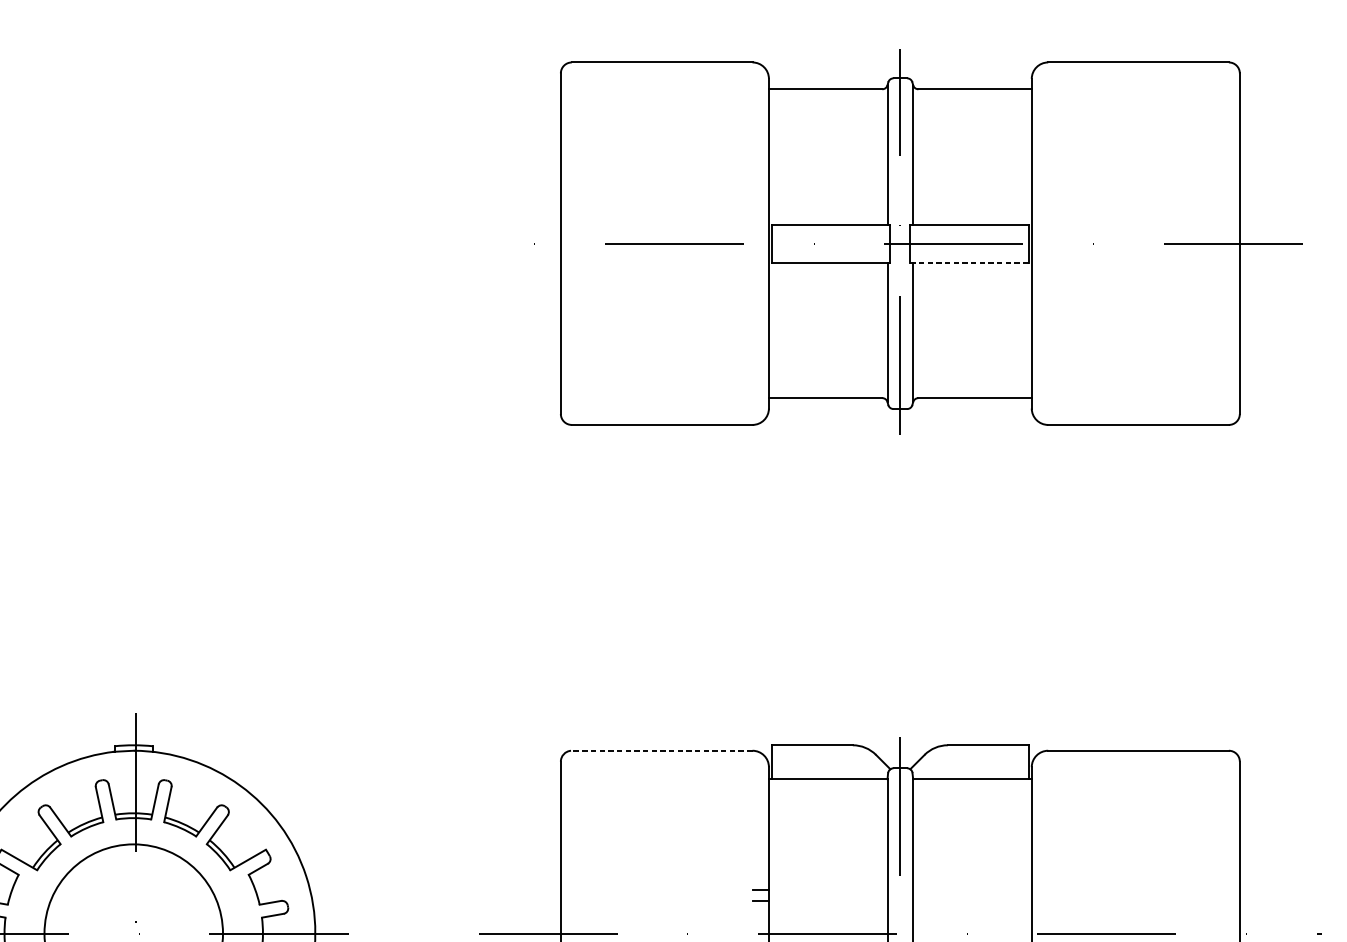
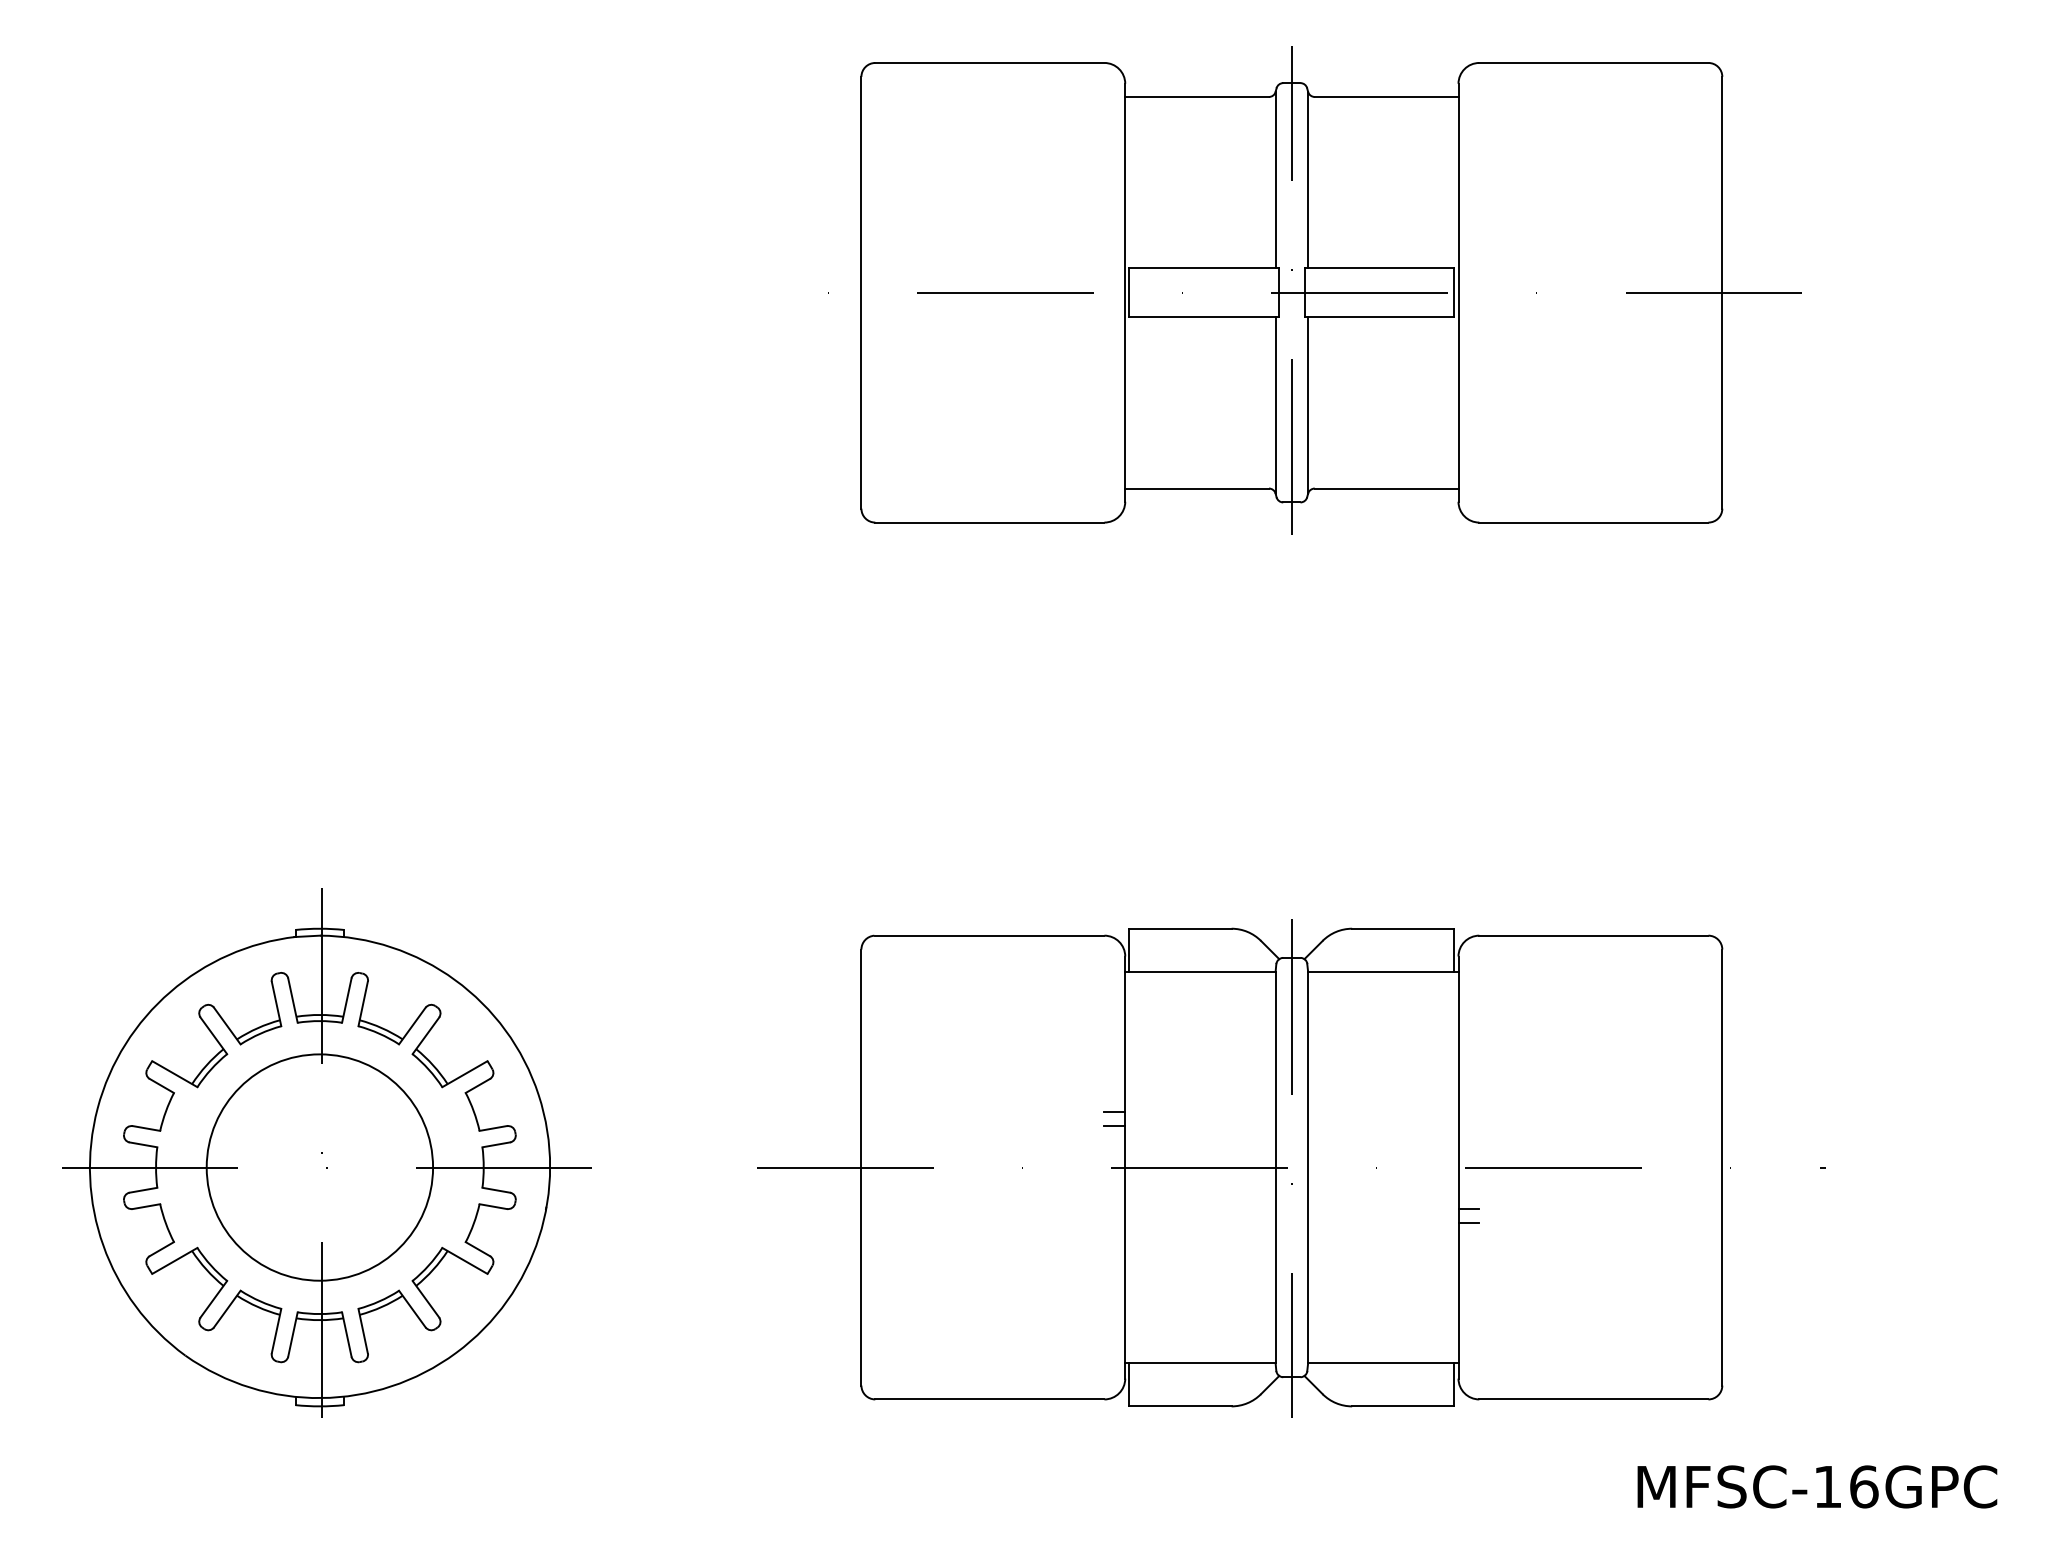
line: (969, 263) -> (1379, 317), dashed -> solid
line: (661, 750) -> (989, 935), dashed -> solid

